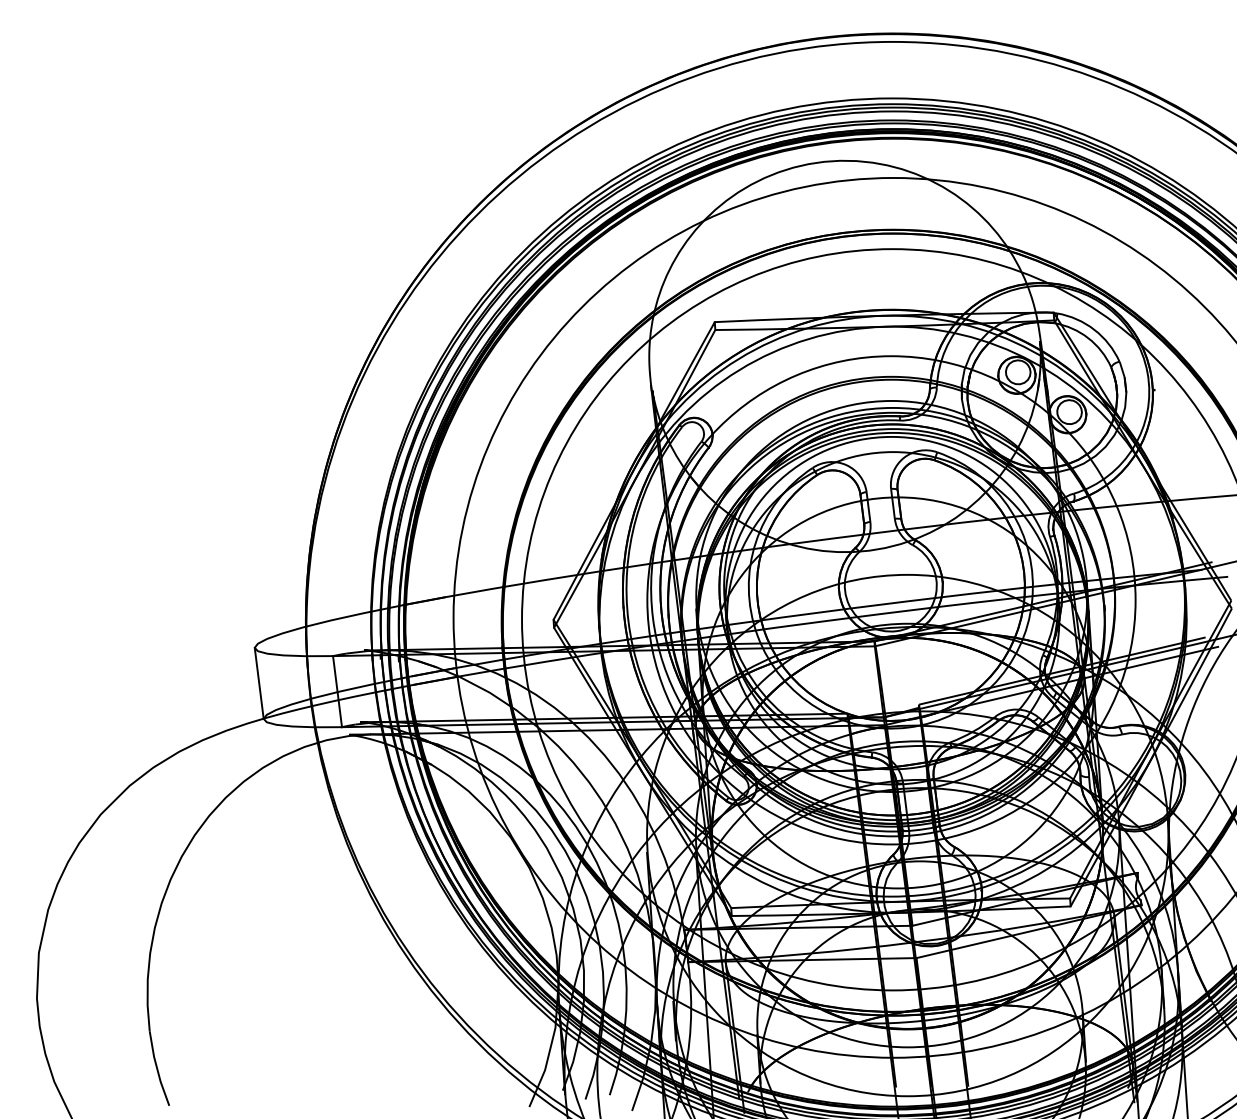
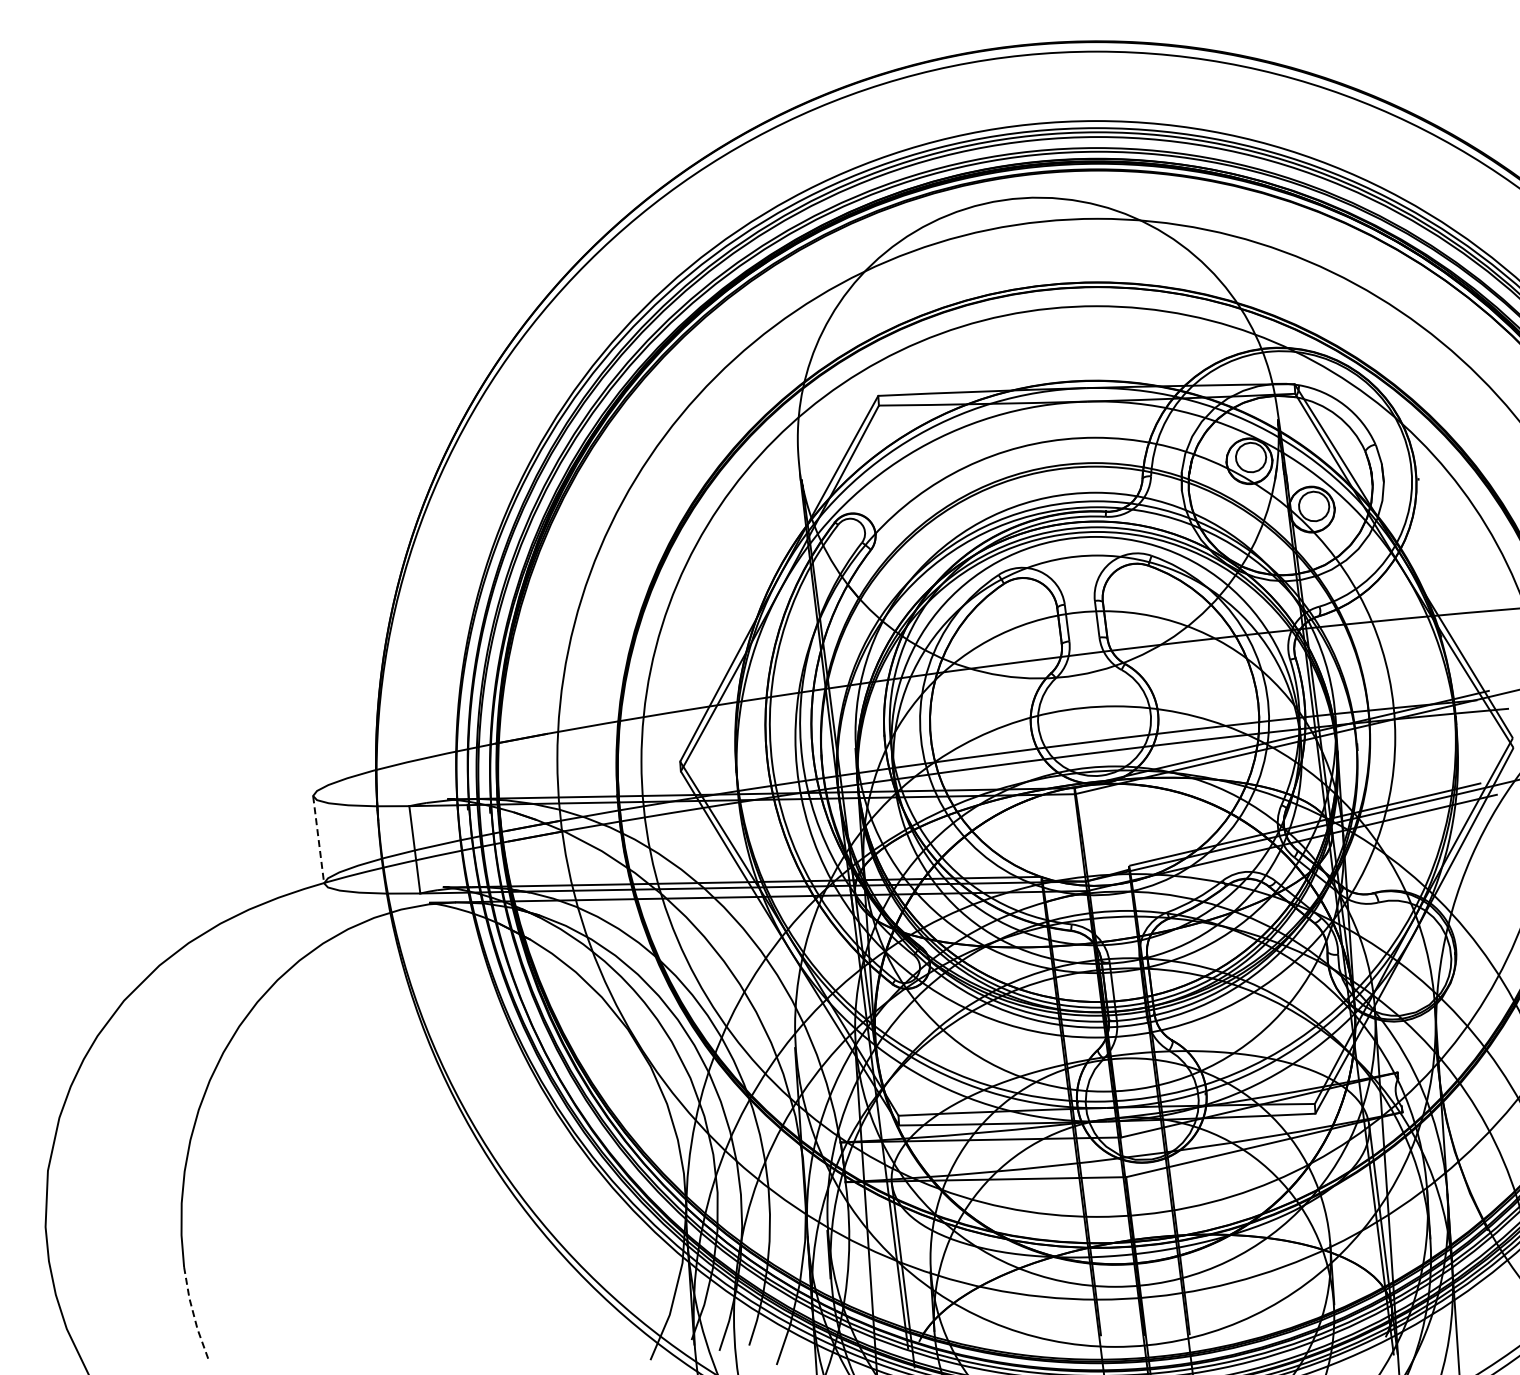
line: (259, 683) -> (318, 839), solid -> dashed
line: (157, 1069) -> (193, 1313), solid -> dashed

